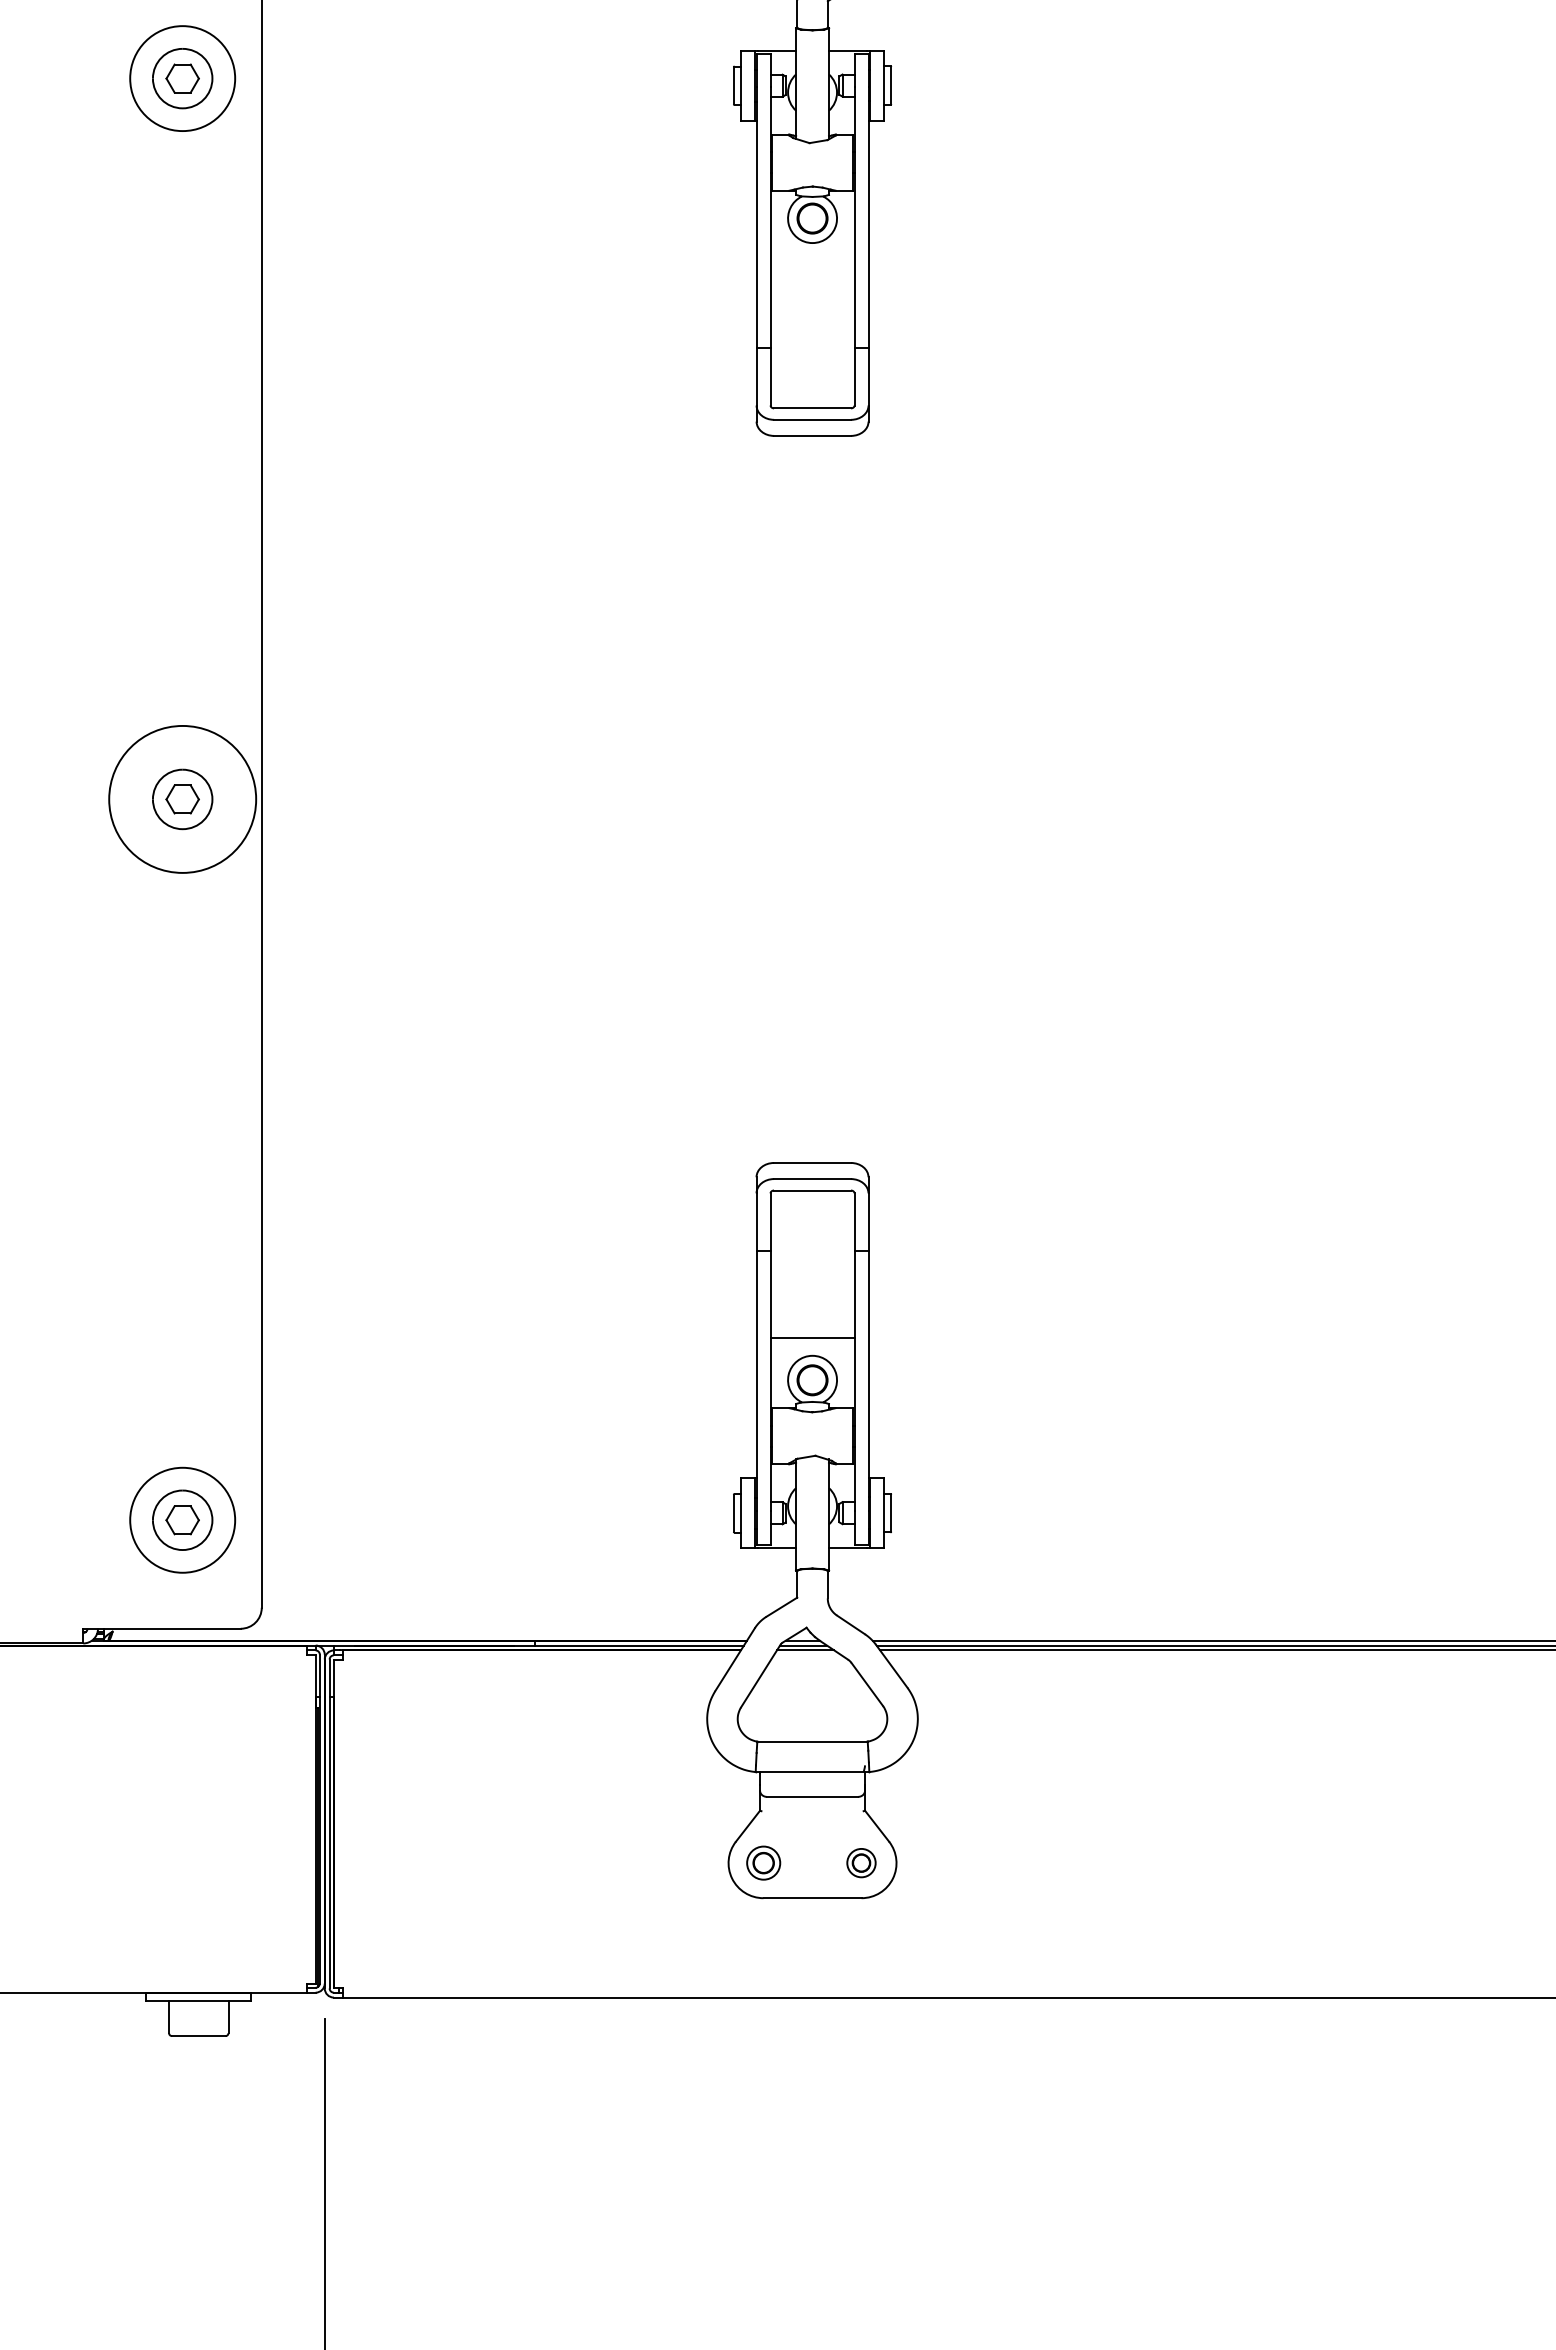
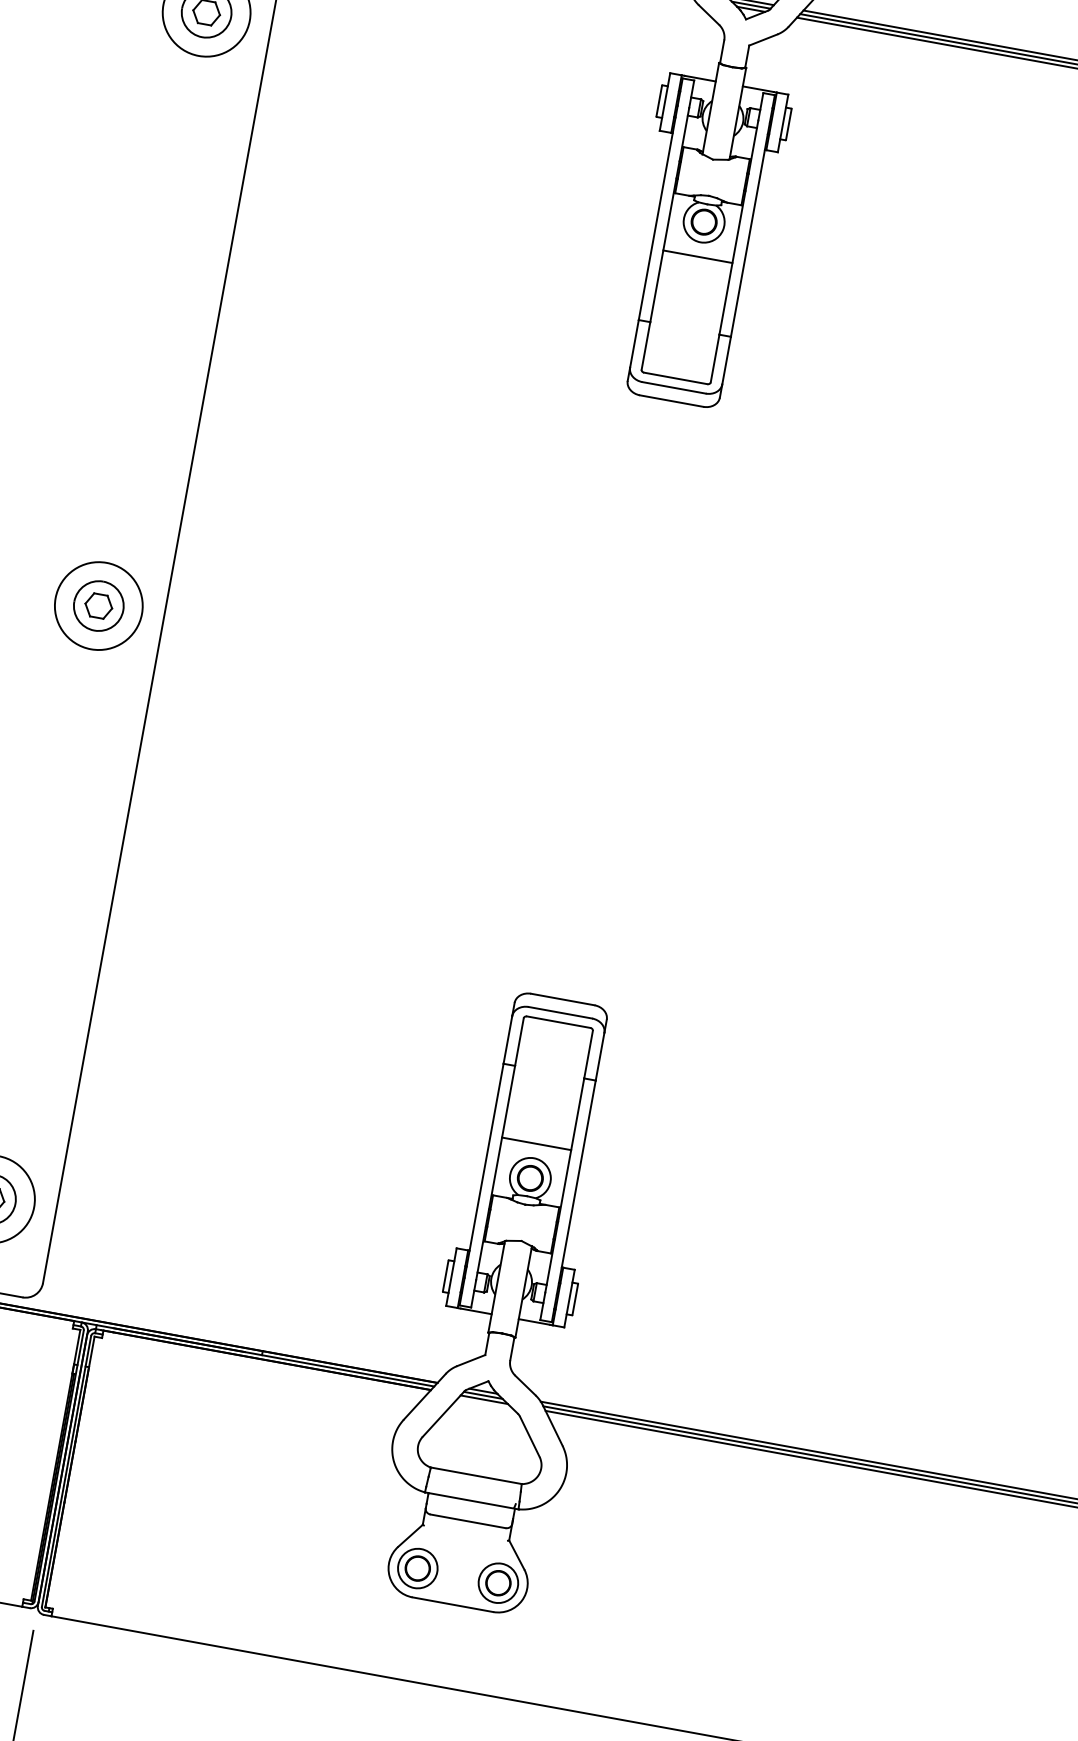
line: (812, 260) -> (697, 256), added
circle: (182, 798) -> (98, 605), size x0.71
part: (763, 1862) -> (417, 1567), size x1.43
part: (861, 1862) -> (498, 1582), size x1.67

